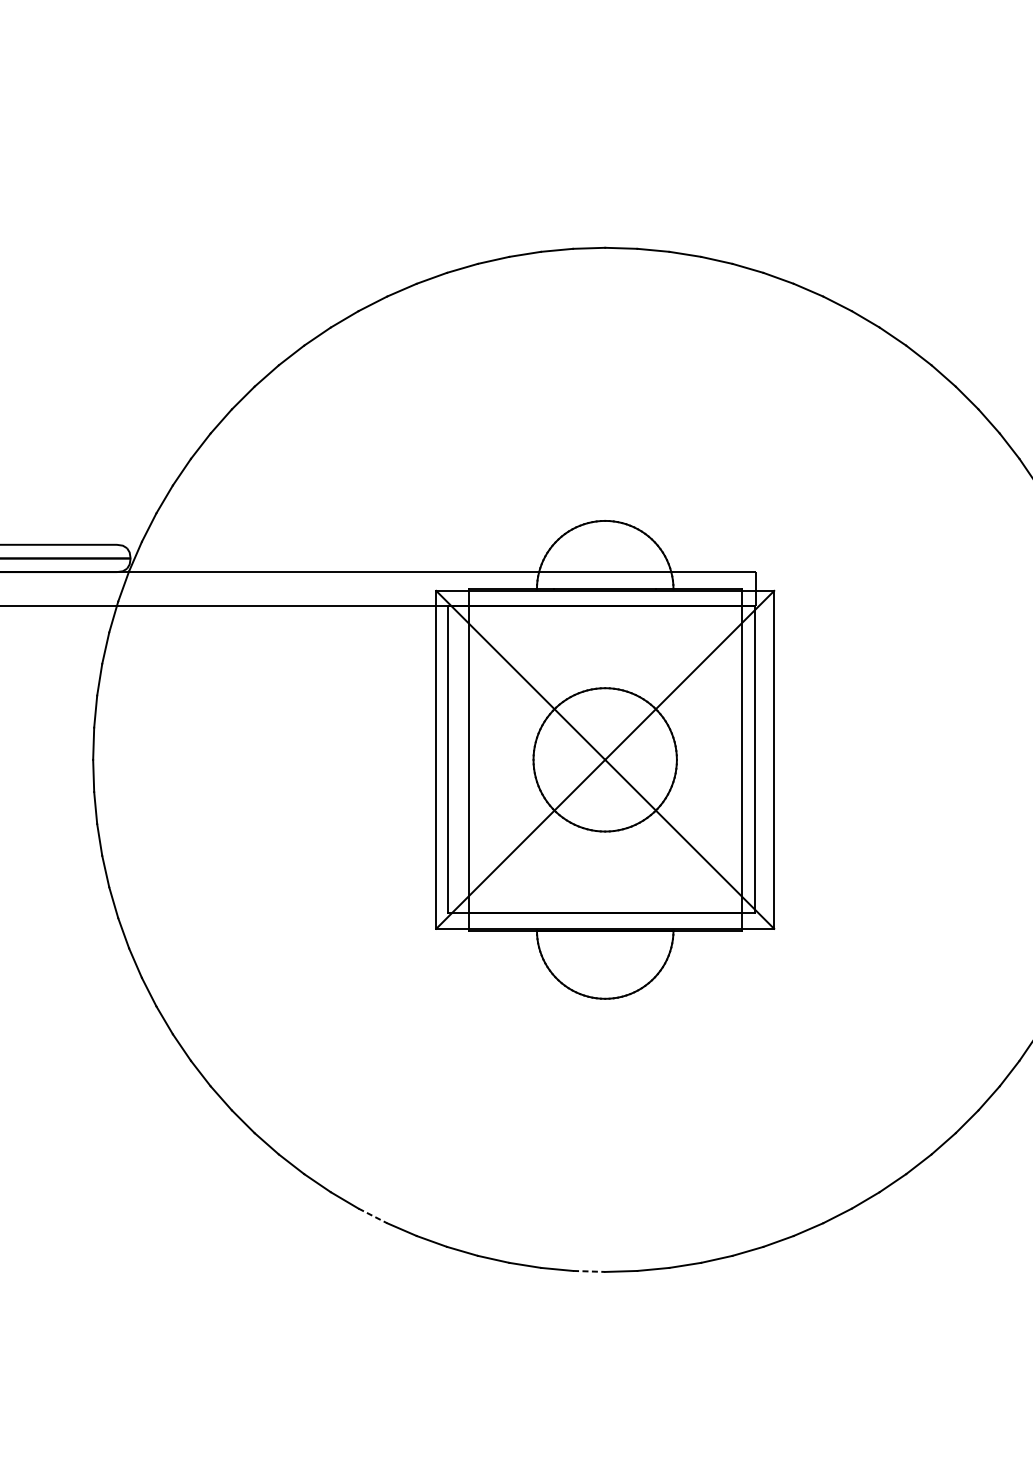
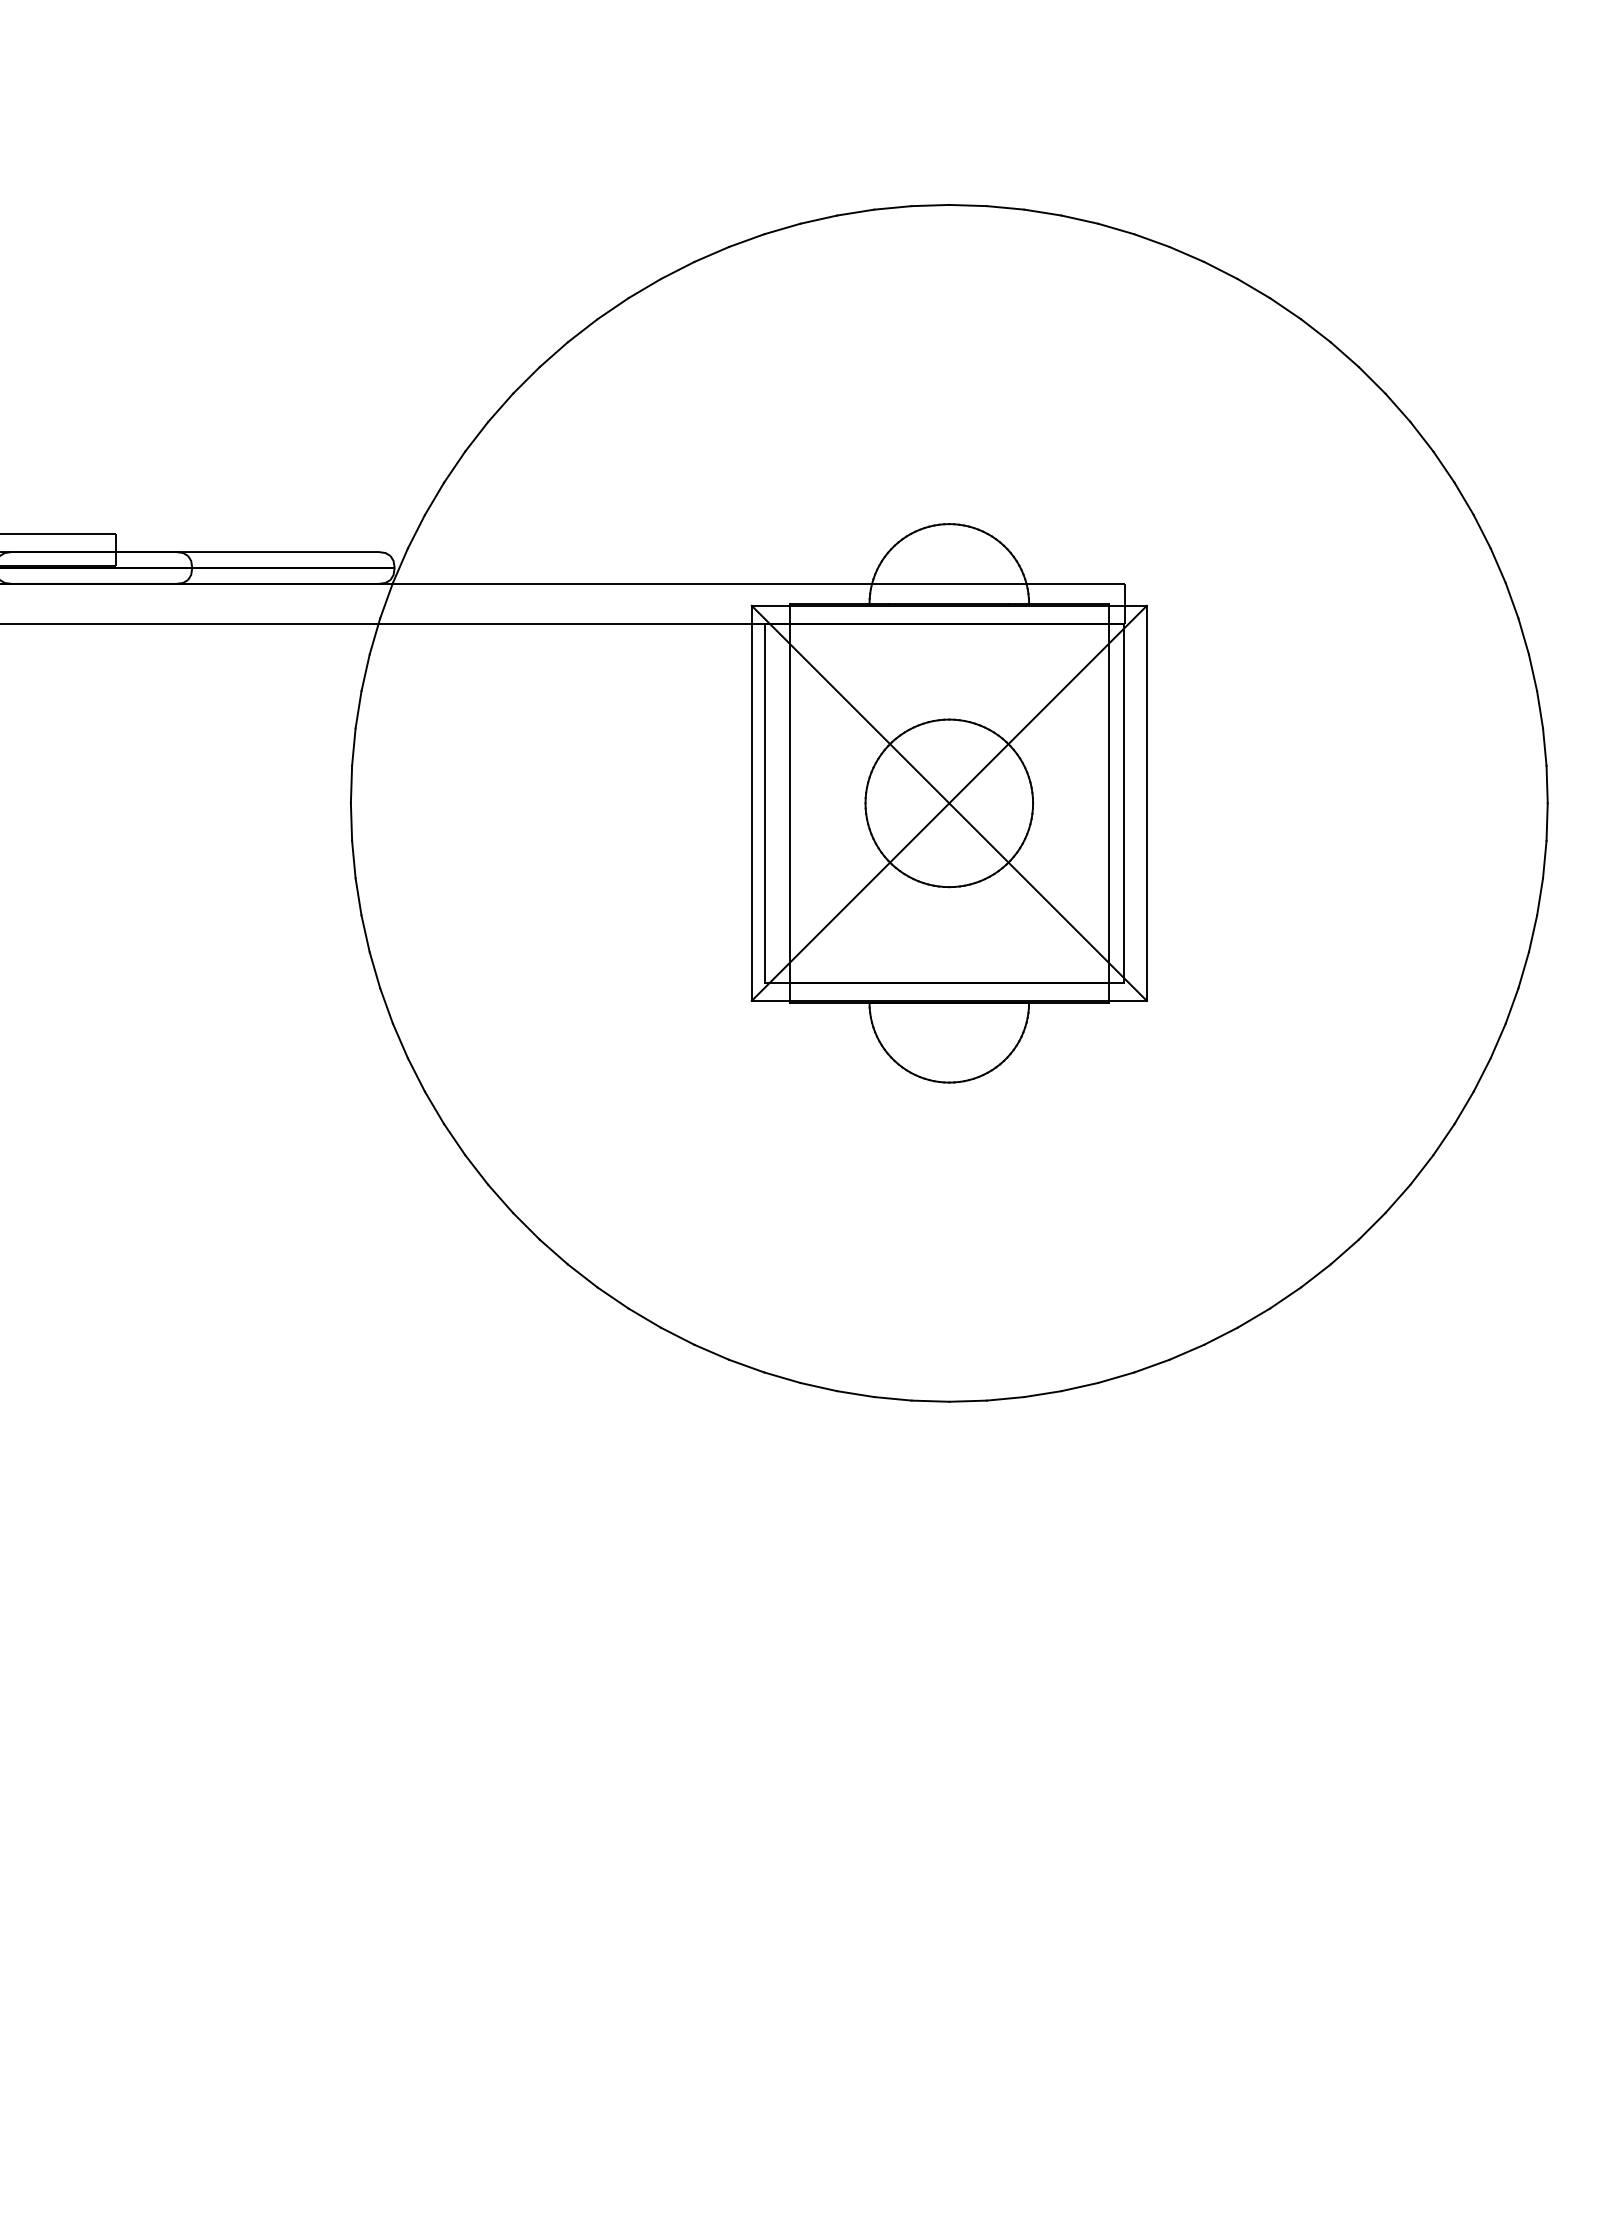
line: (372, 1216) -> (677, 1336), dashed -> solid
line: (589, 1271) -> (930, 1401), dashed -> solid

